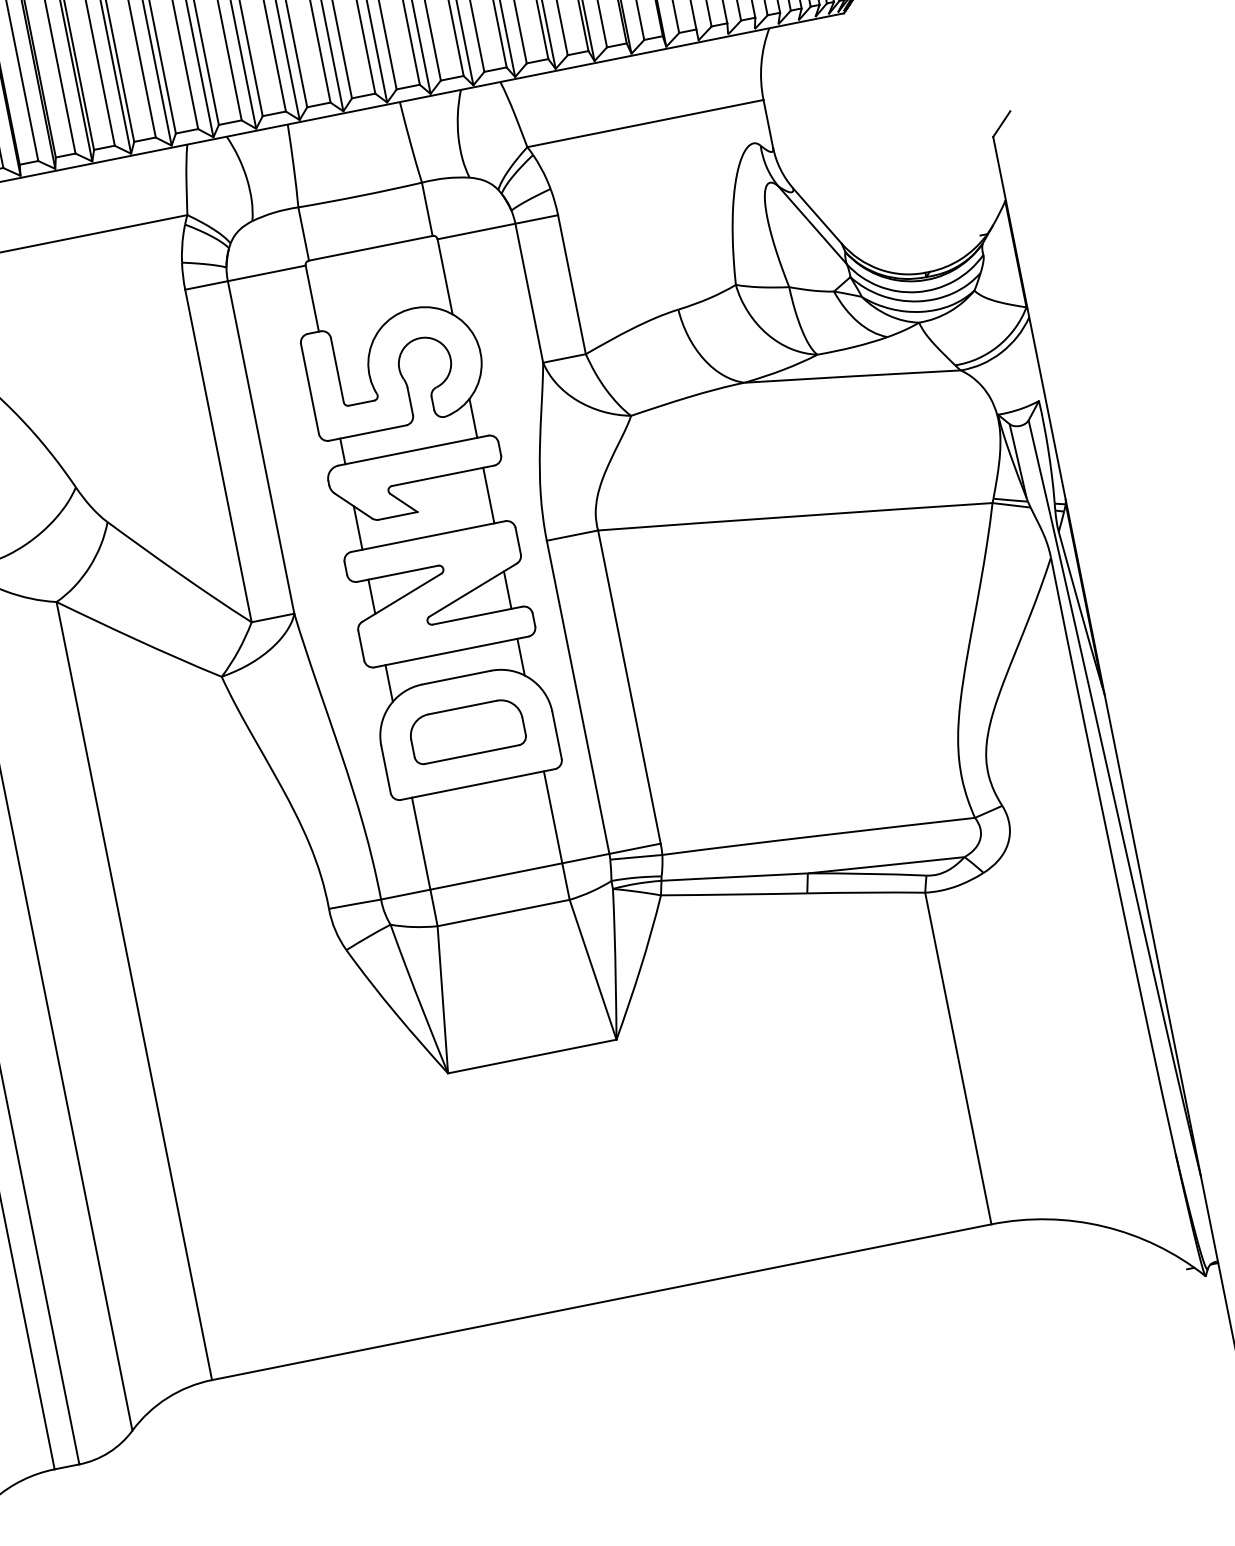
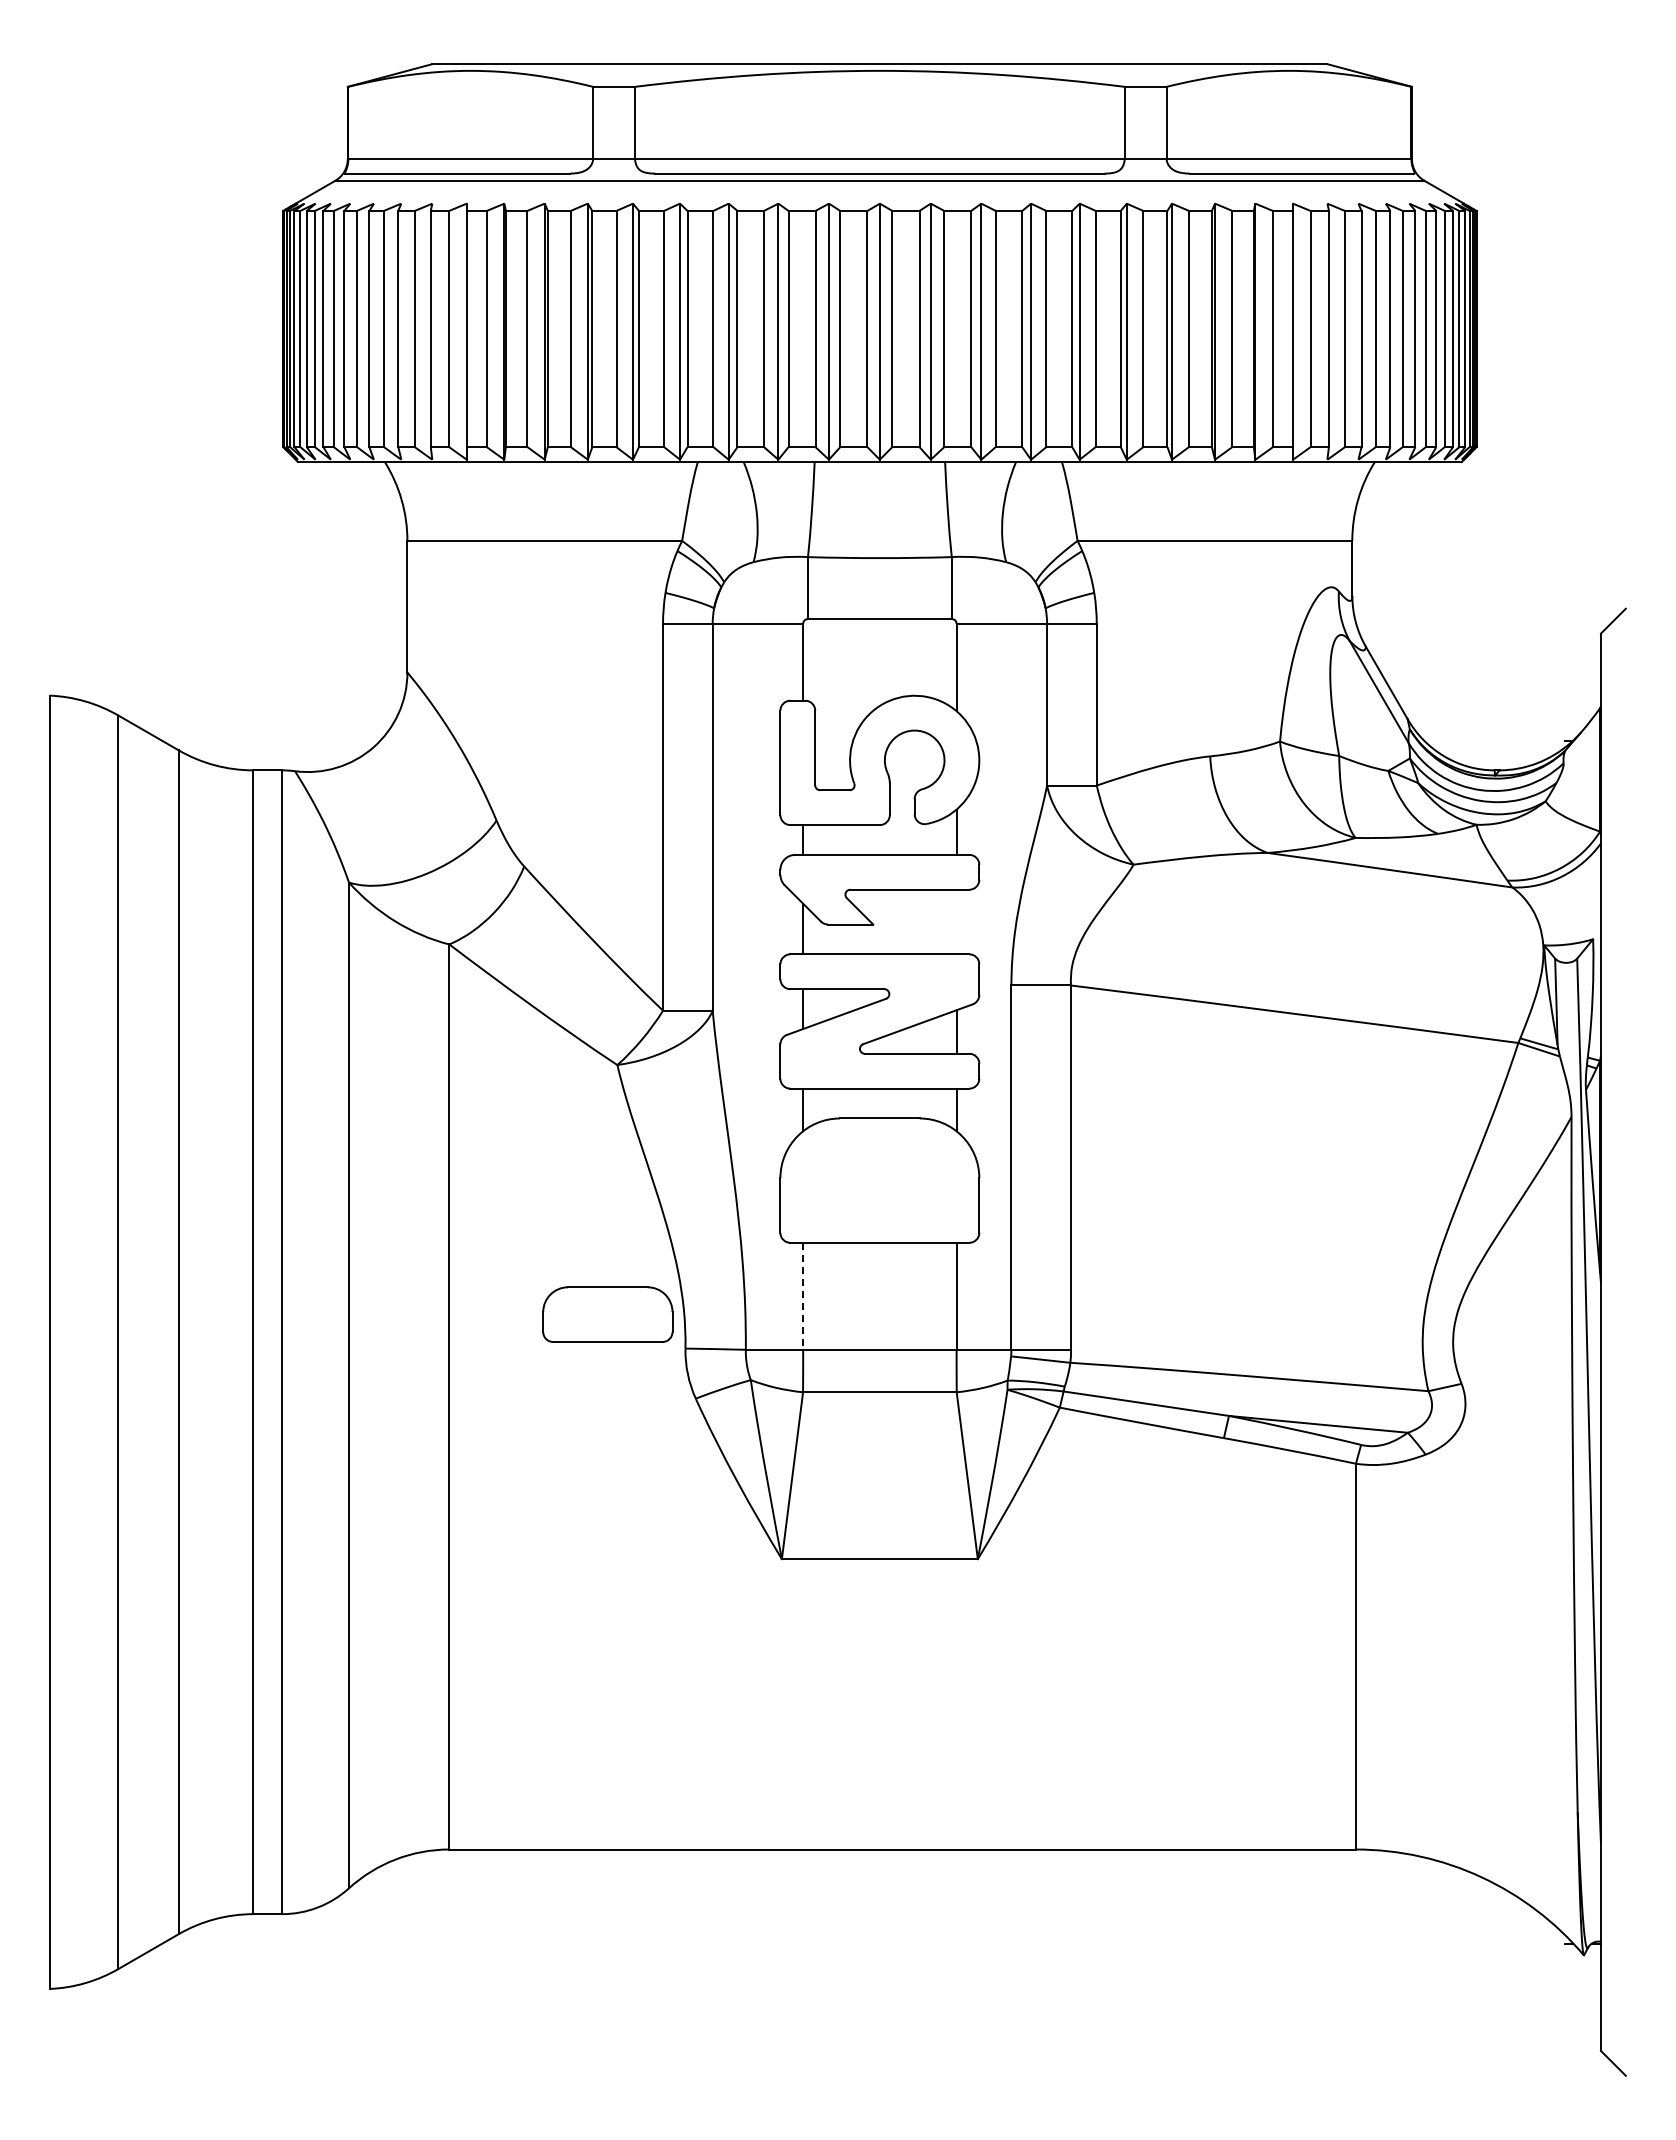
line: (488, 495) -> (956, 921), removed
part: (466, 731) -> (607, 1314), moved
line: (421, 843) -> (803, 1296), solid -> dashed

